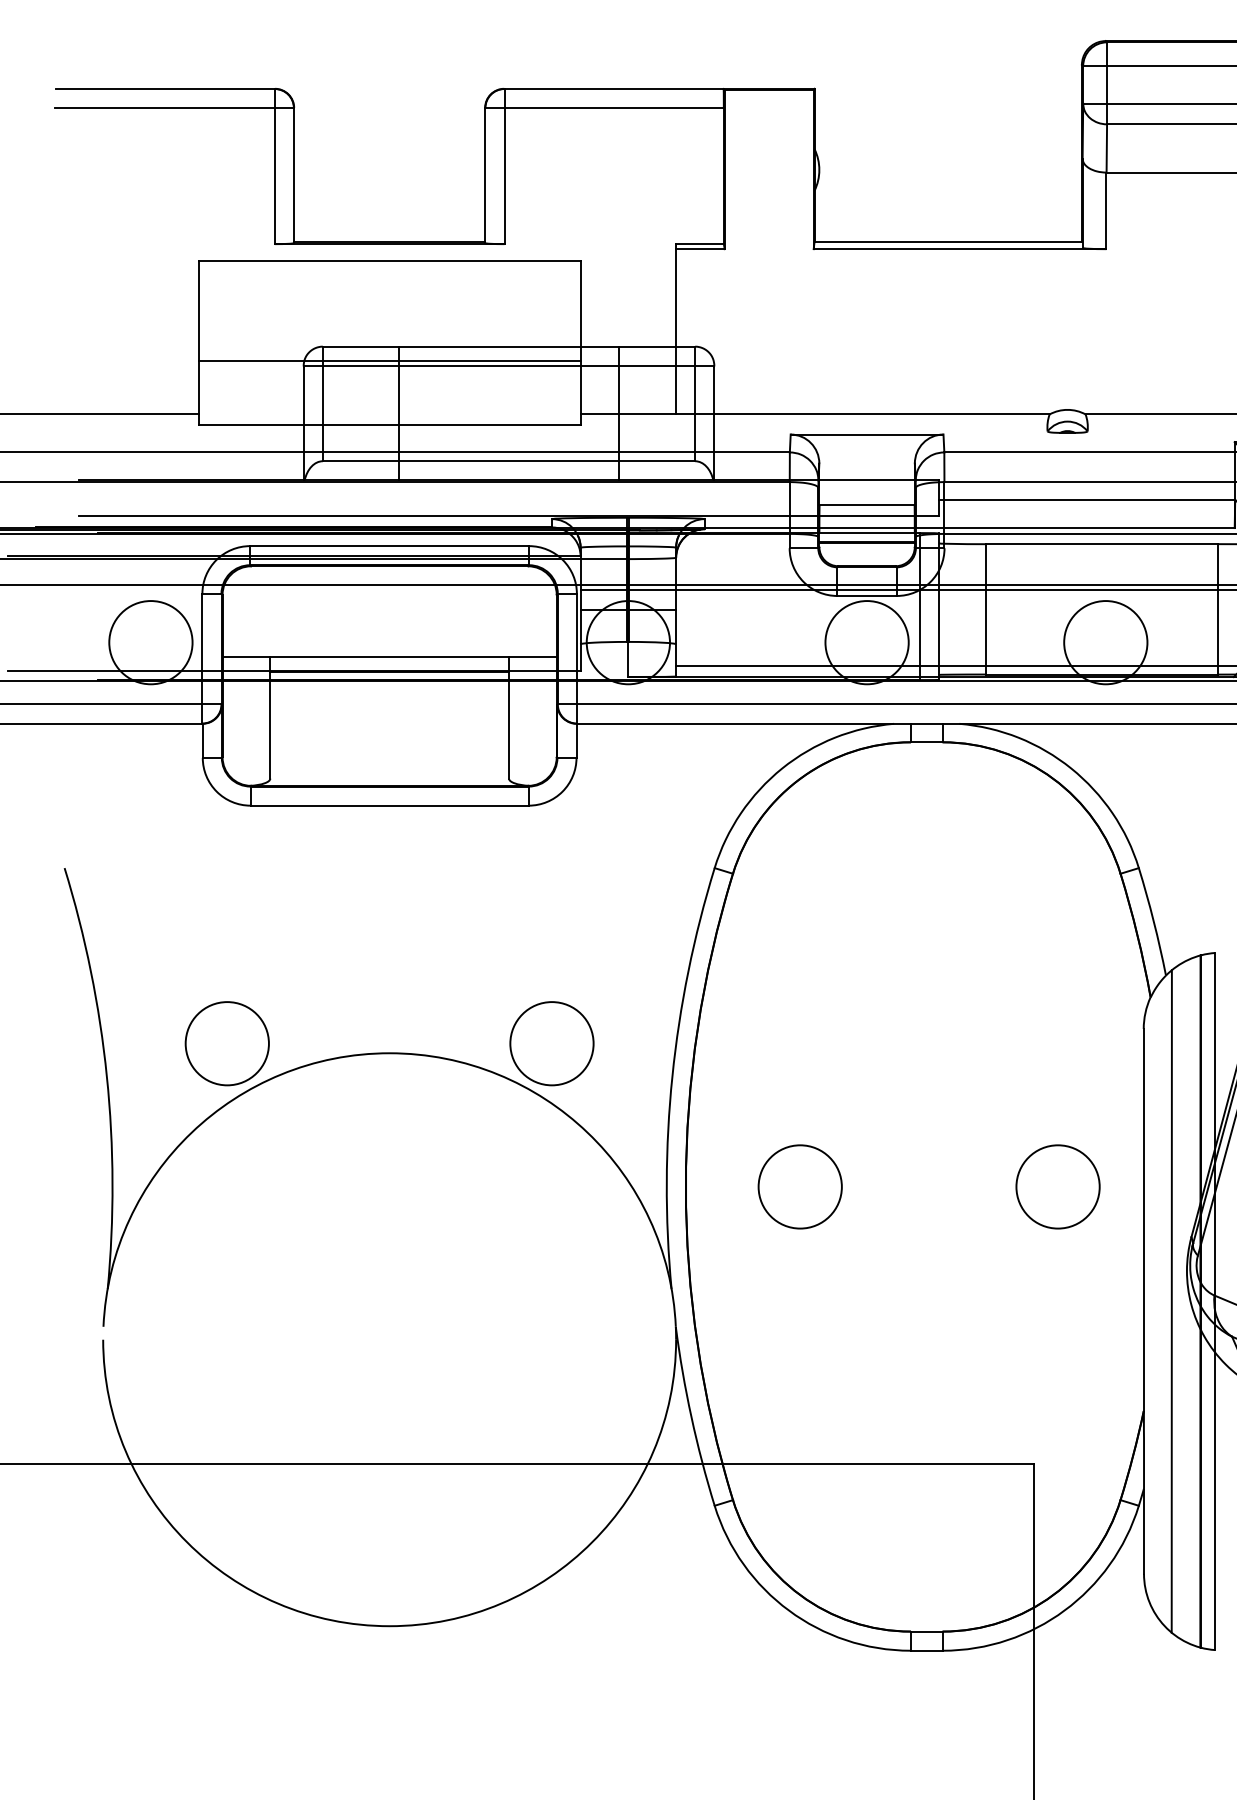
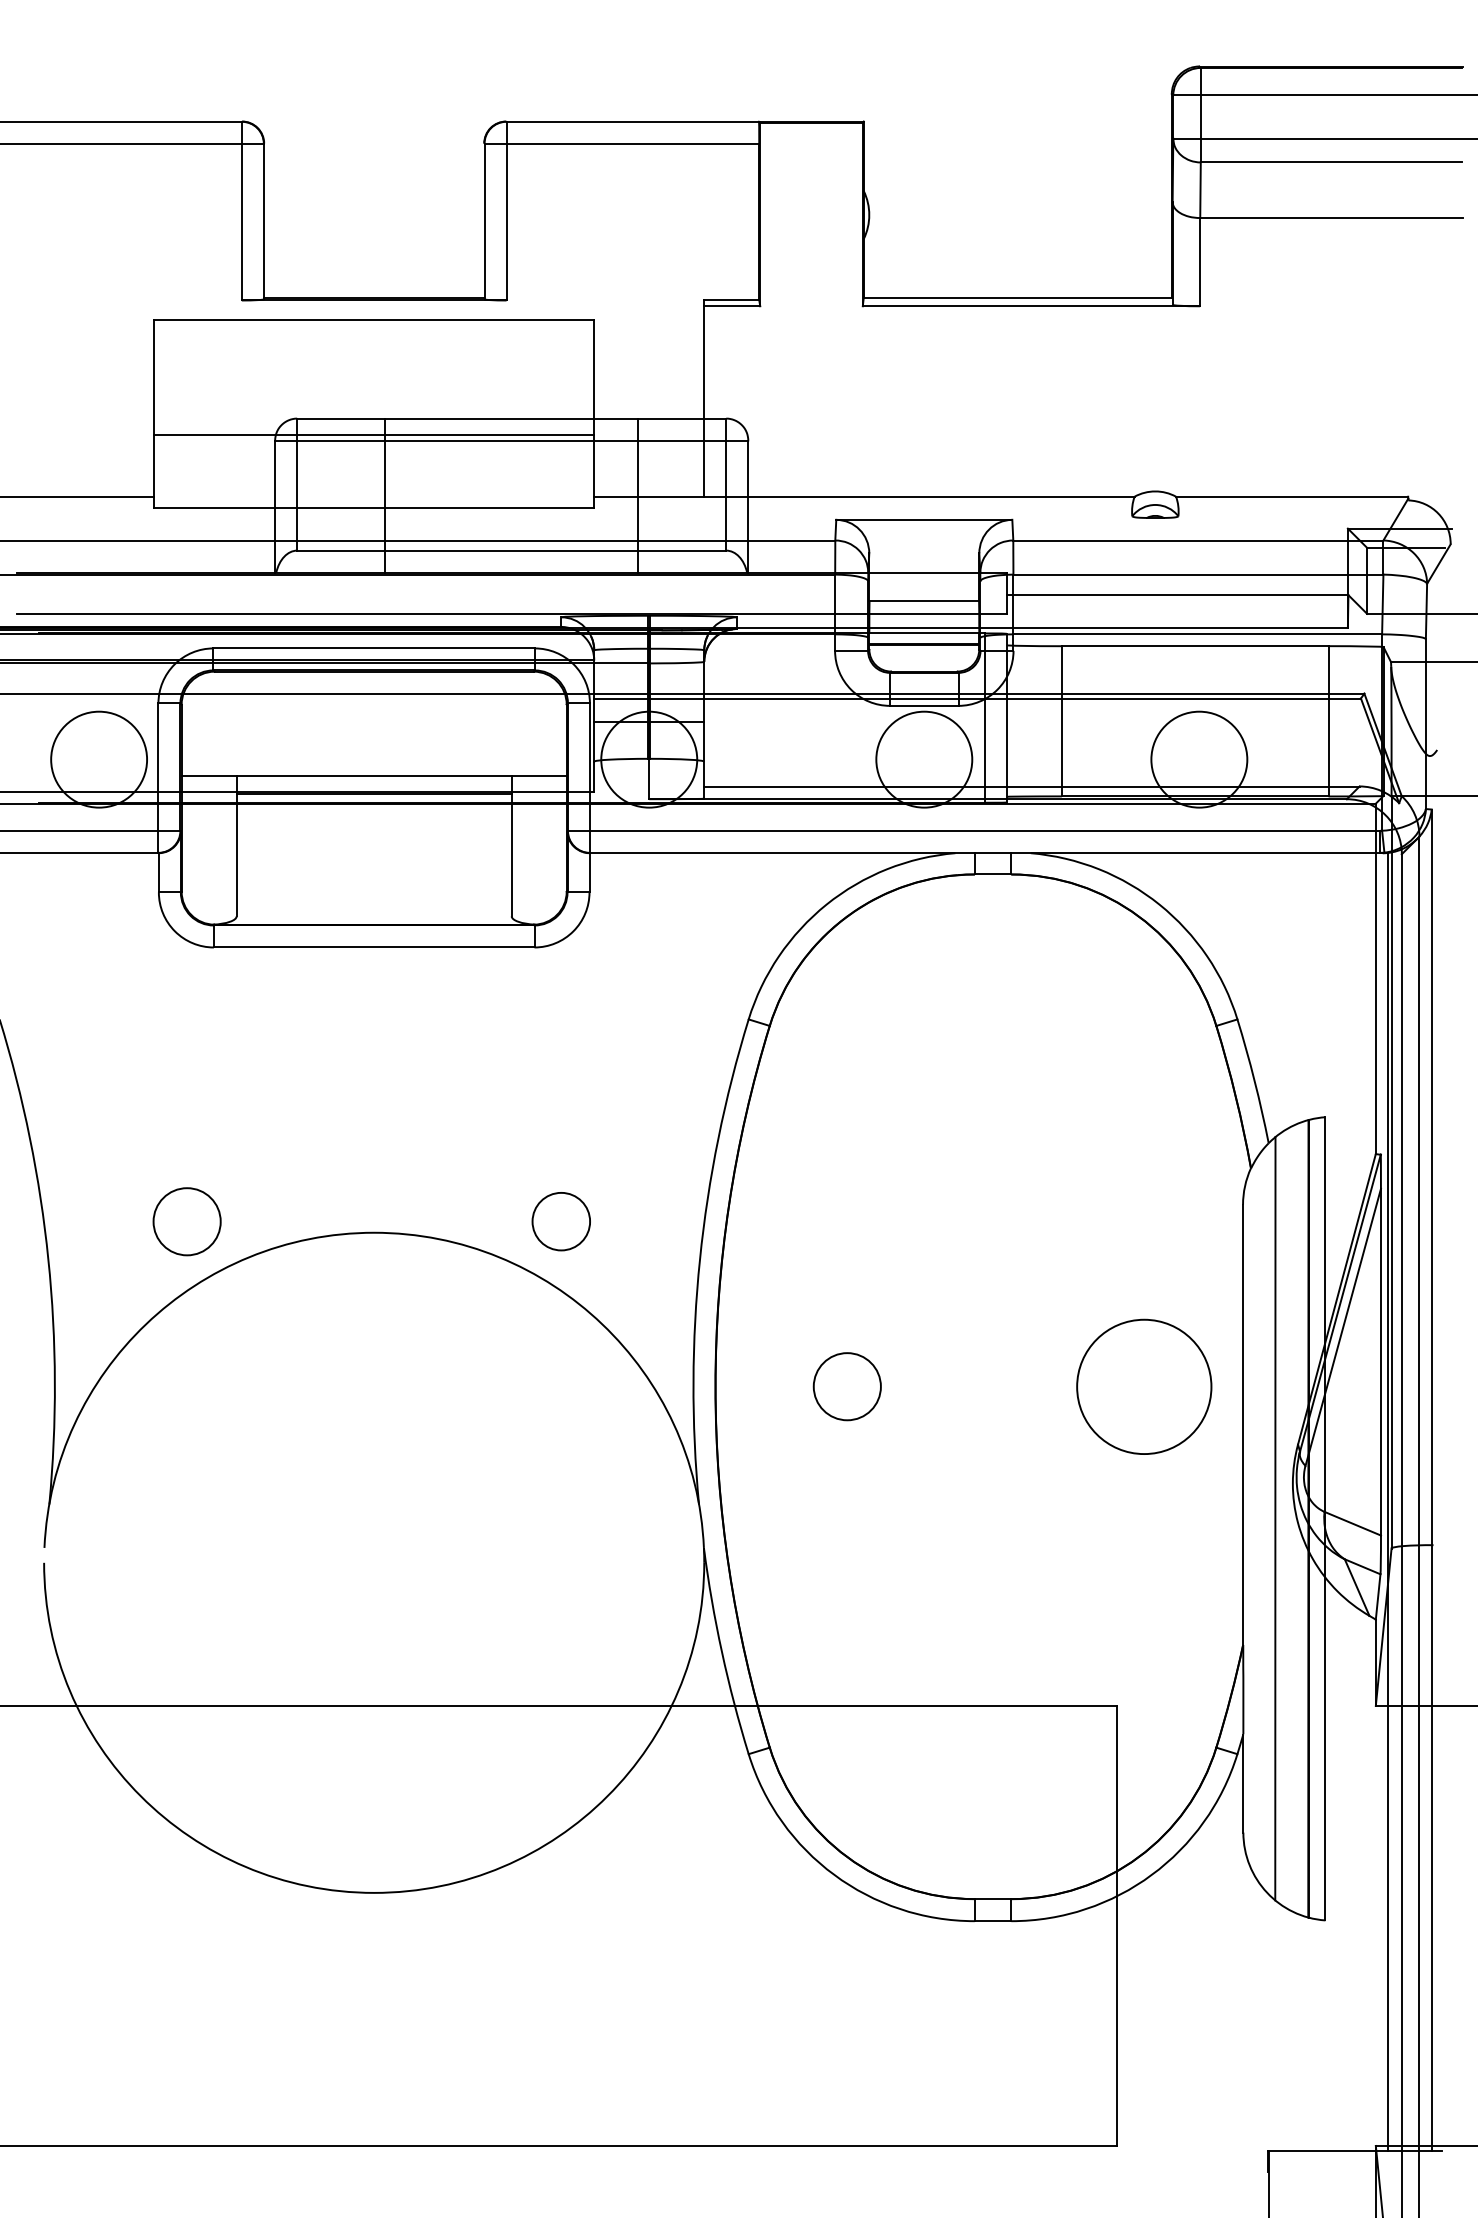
circle: (227, 1043) -> (187, 1221), size x0.7
circle: (552, 1043) -> (561, 1221), size x0.6
circle: (800, 1186) -> (847, 1386), size x0.7
circle: (1058, 1186) -> (1144, 1386), size x1.4

